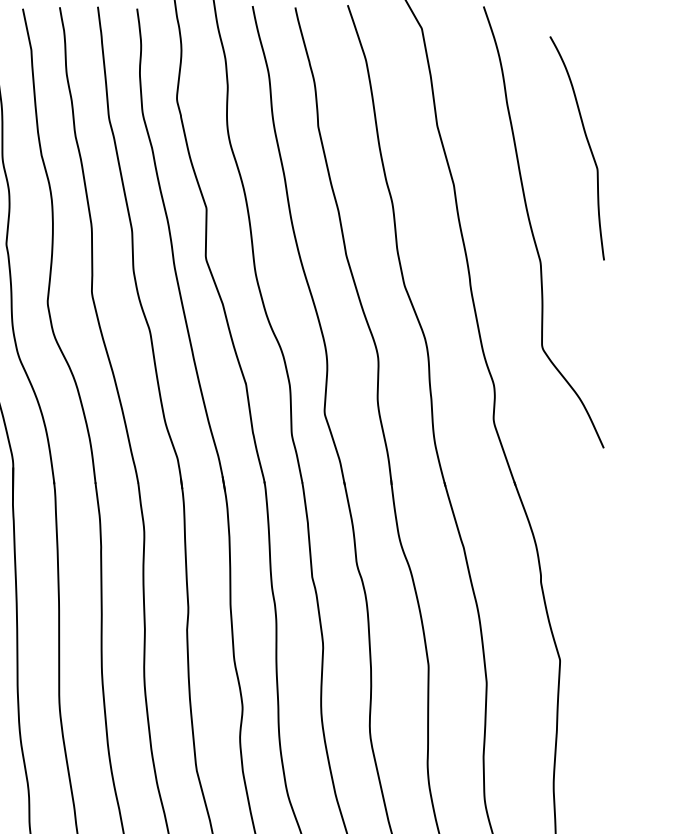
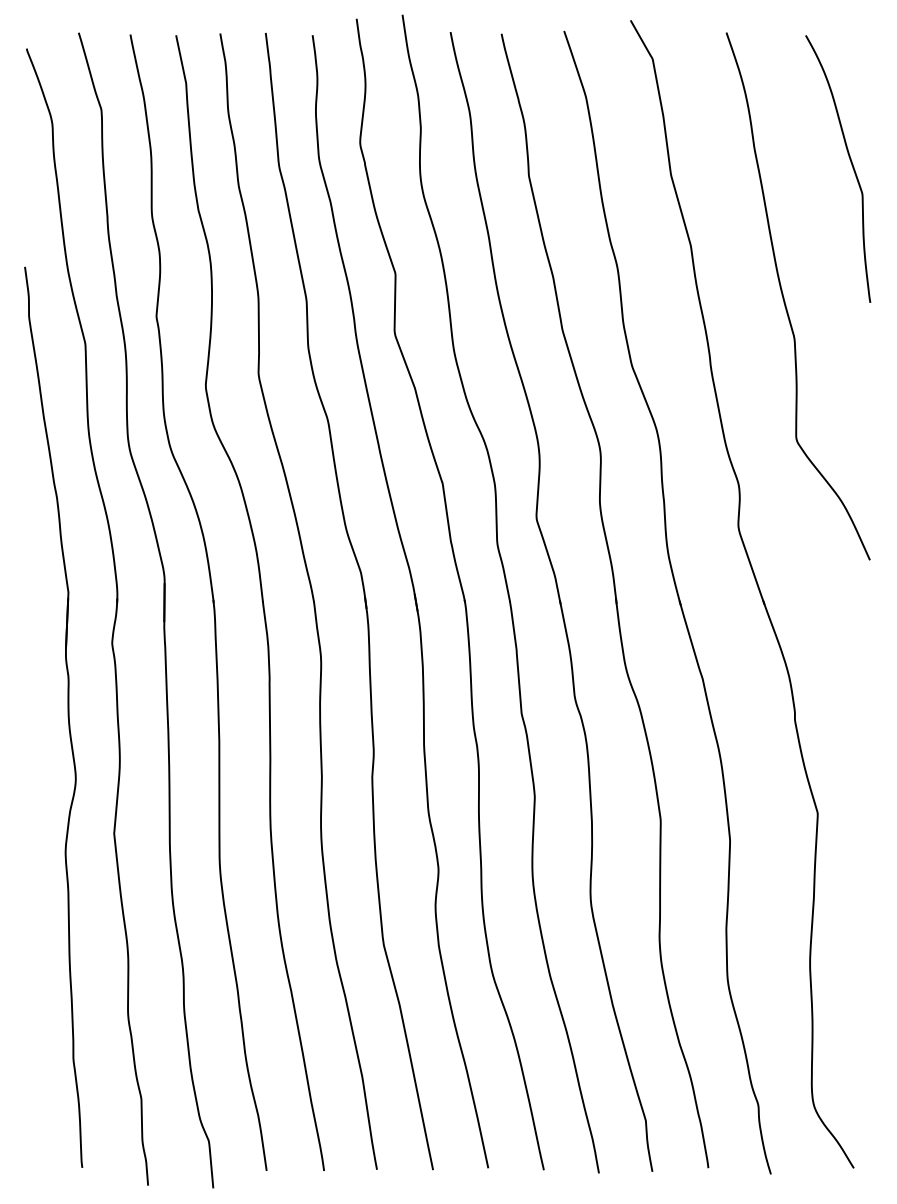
curve: (588, 145) -> (851, 165), moved

